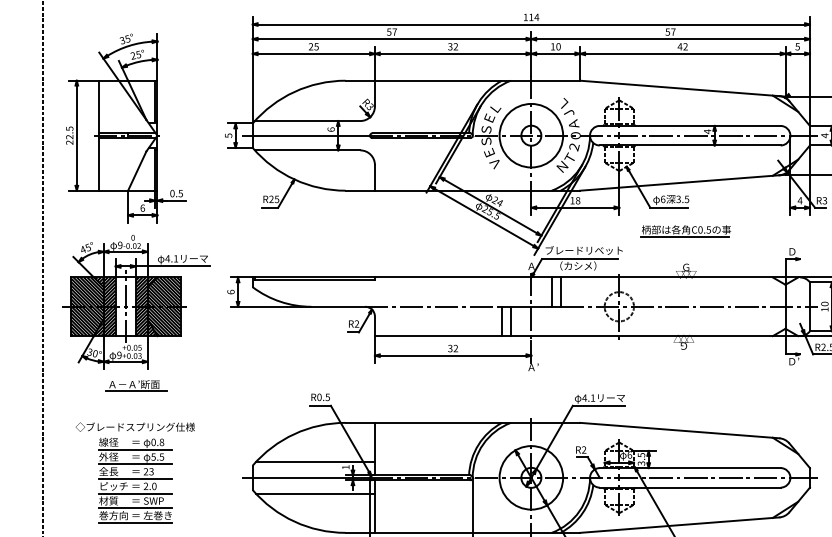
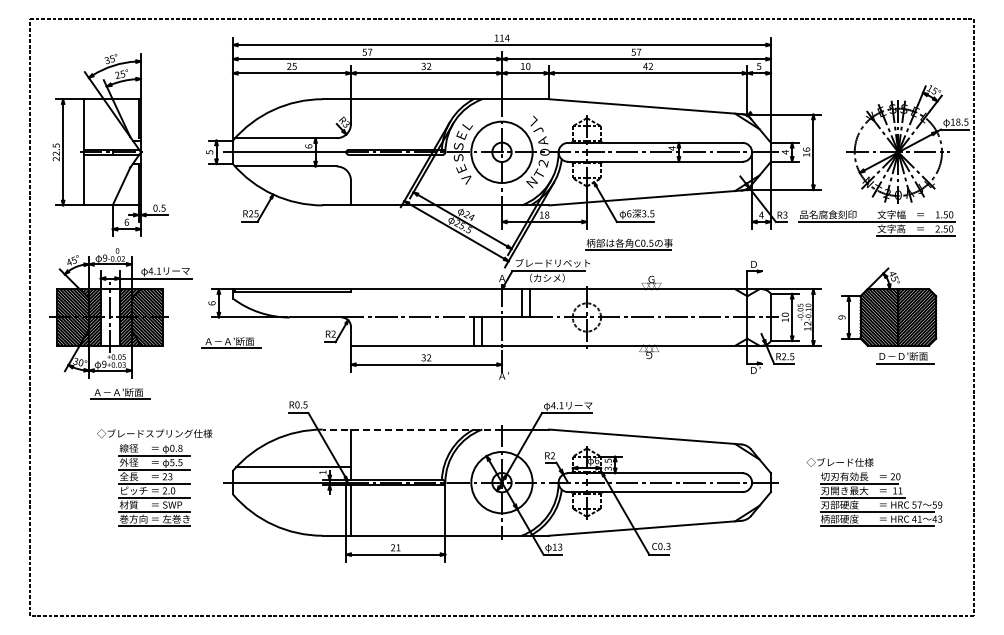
part: (685, 231) -> (628, 244), moved
part: (251, 332) -> (231, 342), added
line: (438, 422) -> (412, 429), solid -> dashed
part: (135, 472) -> (154, 477), moved
line: (315, 493) -> (293, 497), removed

